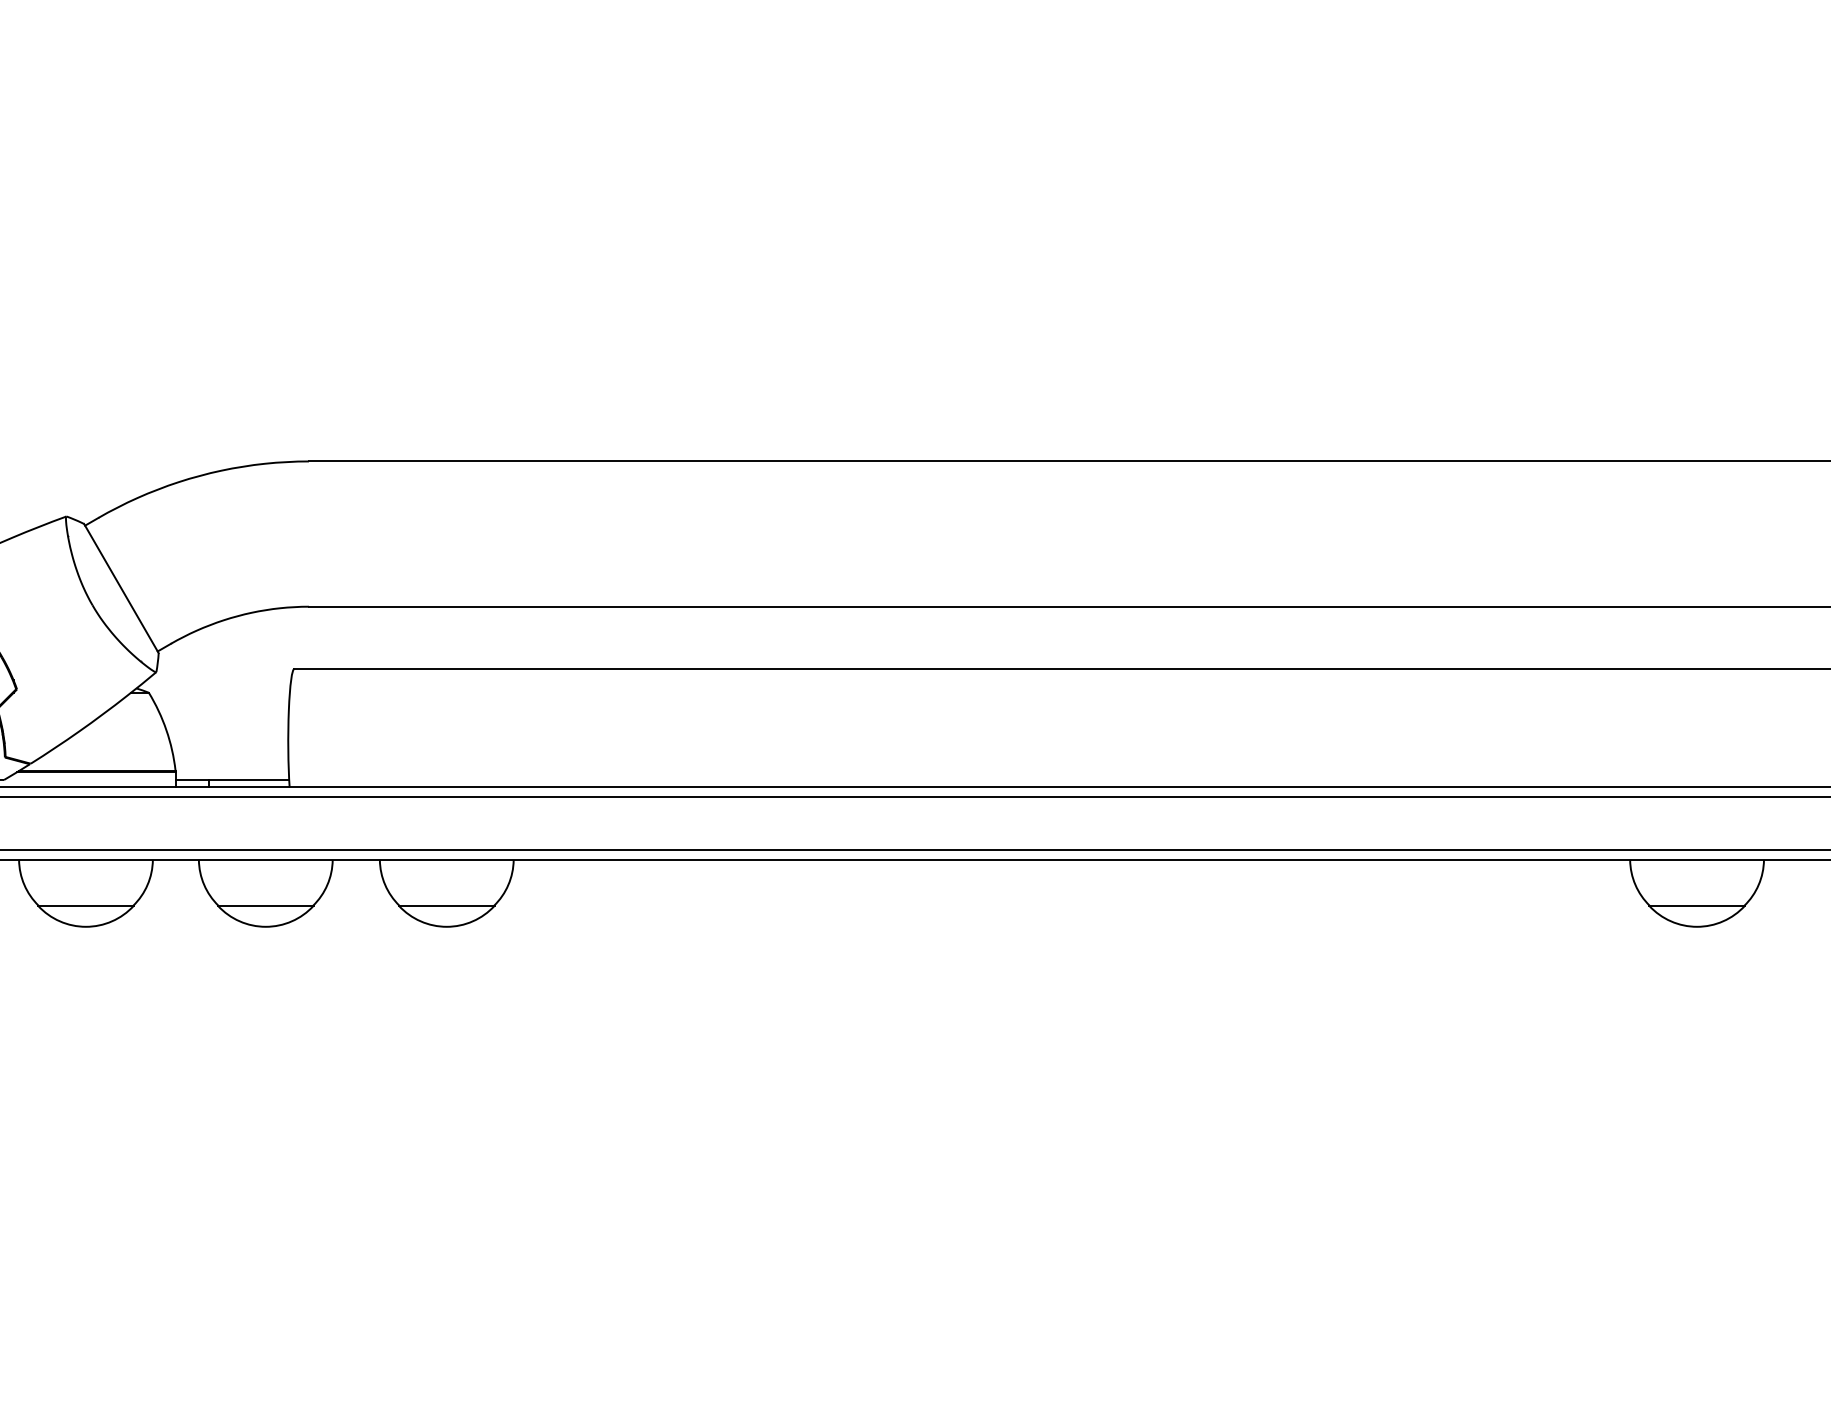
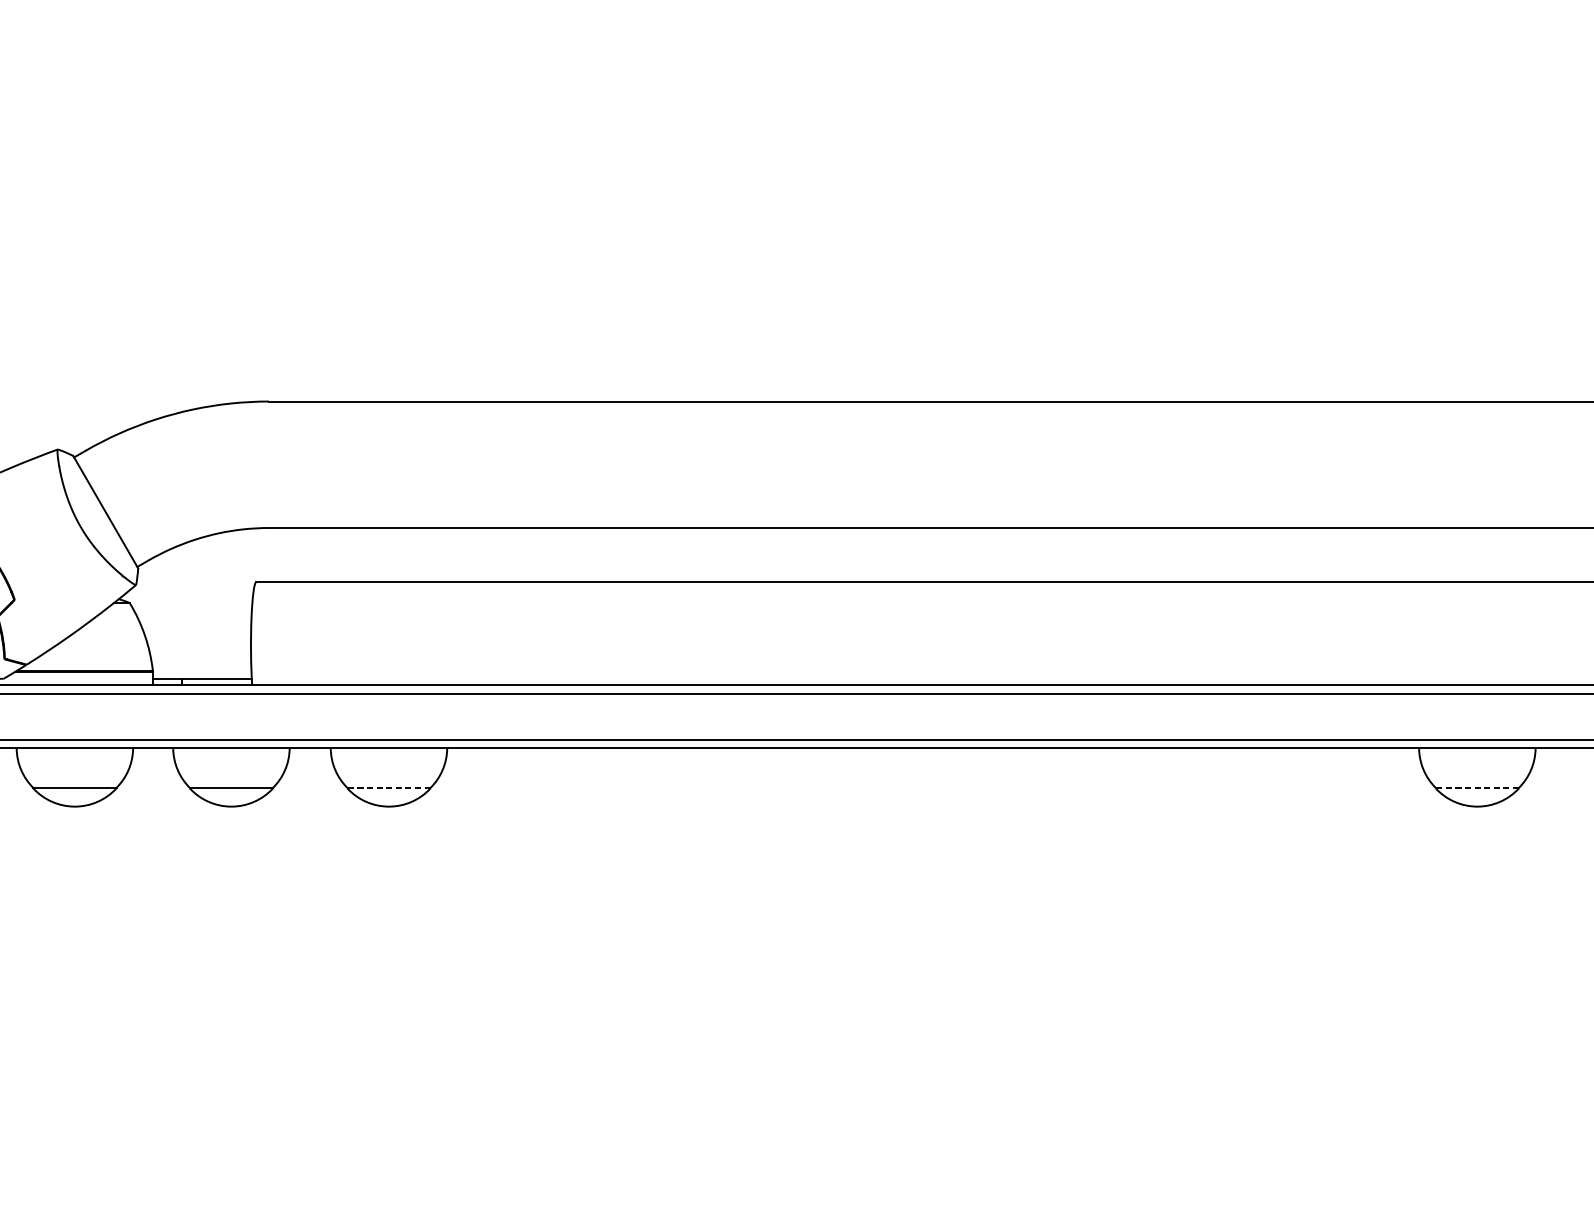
line: (446, 905) -> (388, 788), solid -> dashed
line: (1697, 905) -> (1477, 788), solid -> dashed

